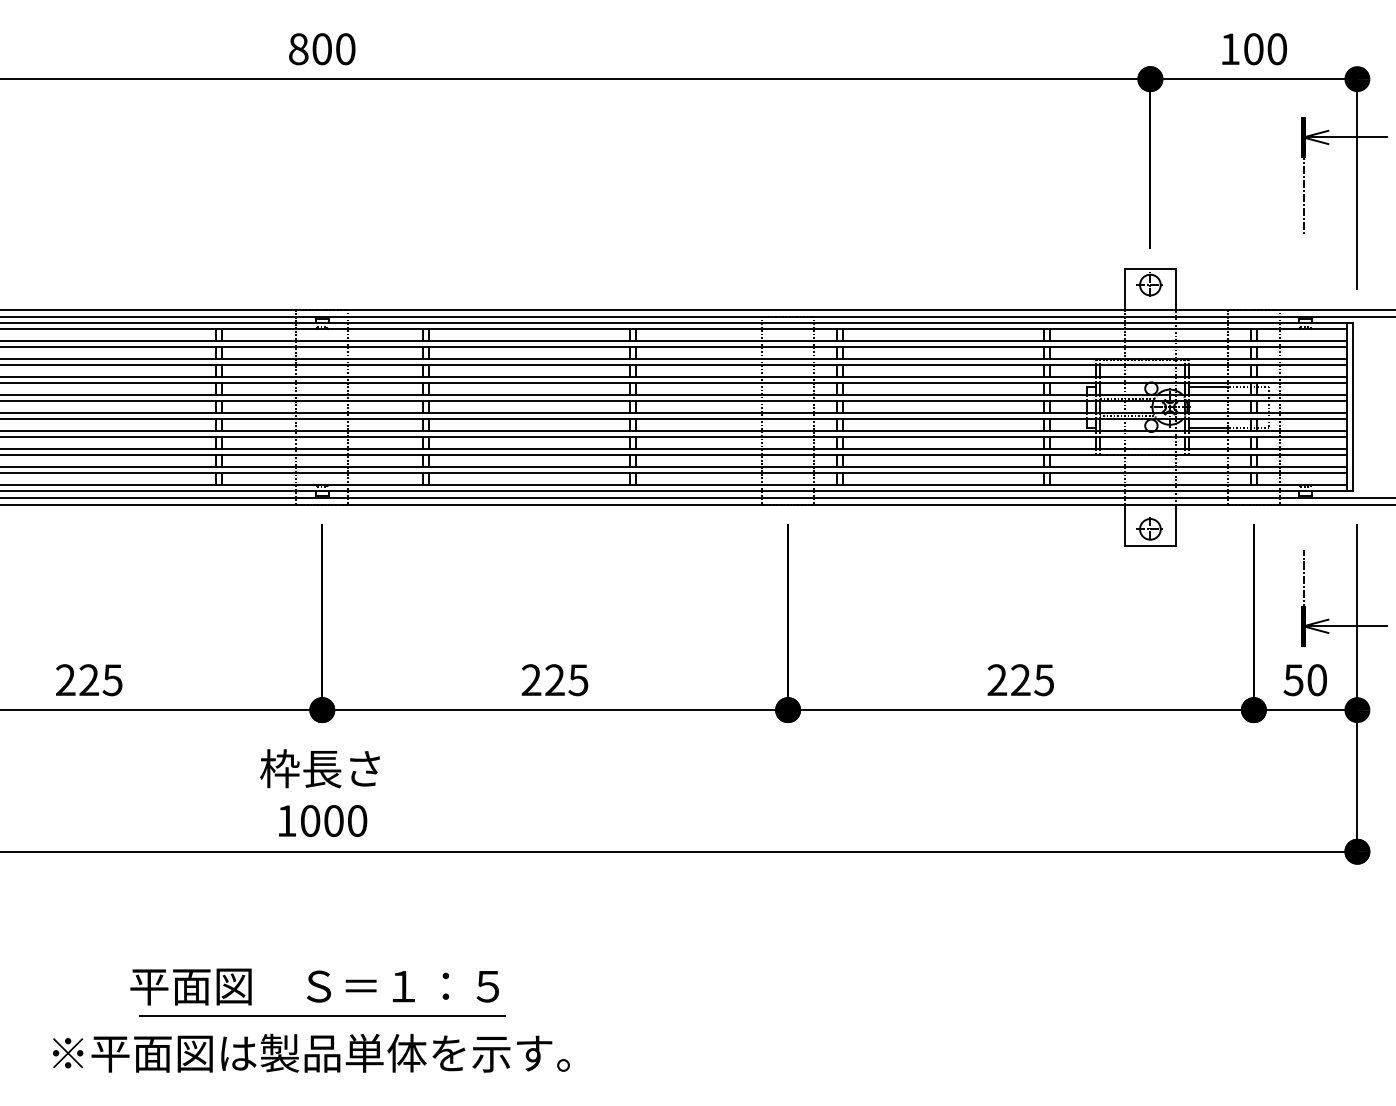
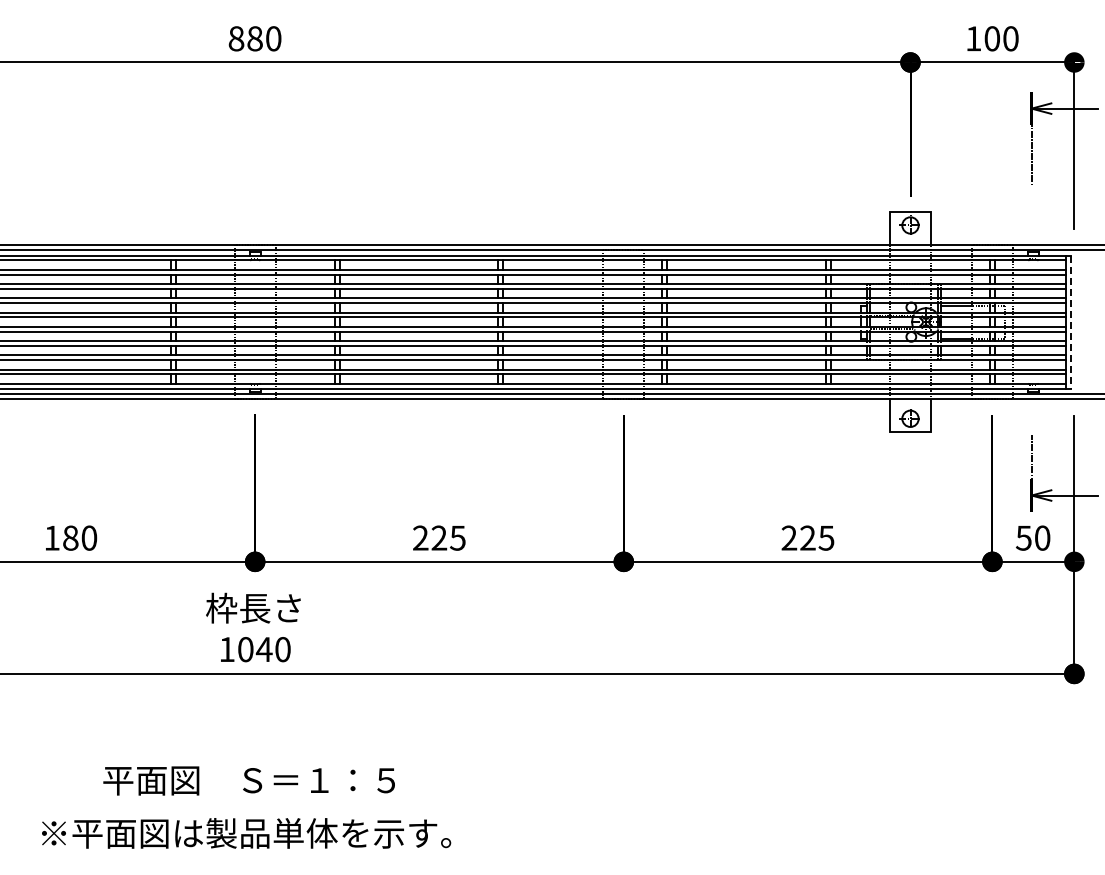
text: (321, 48) -> (254, 38), 800 -> 880
line: (1353, 407) -> (1071, 322), solid -> dashed
text: (88, 679) -> (70, 537), 225 -> 180
text: (332, 820) -> (263, 649), 1000 -> 1040
line: (311, 1016) -> (246, 804), removed

